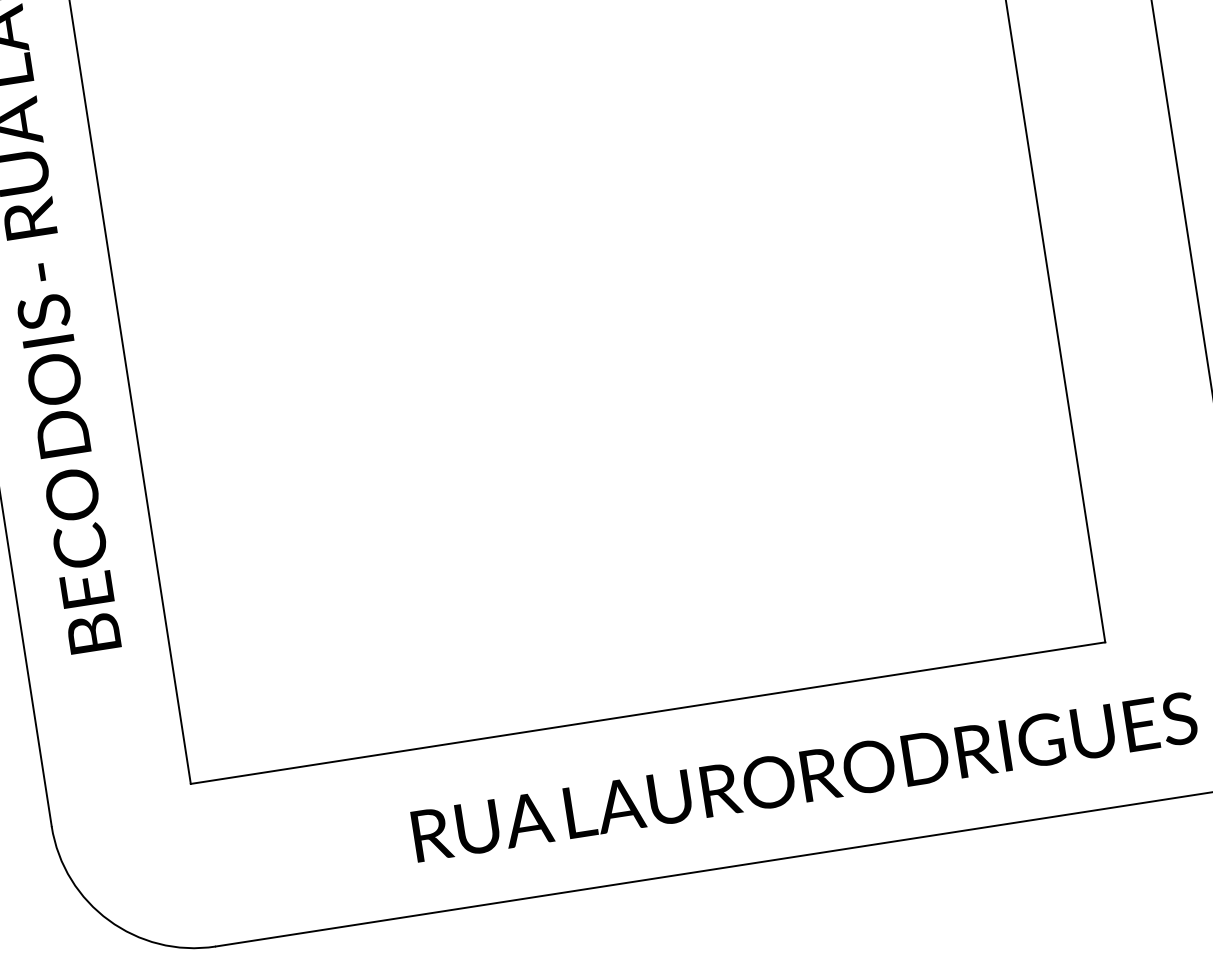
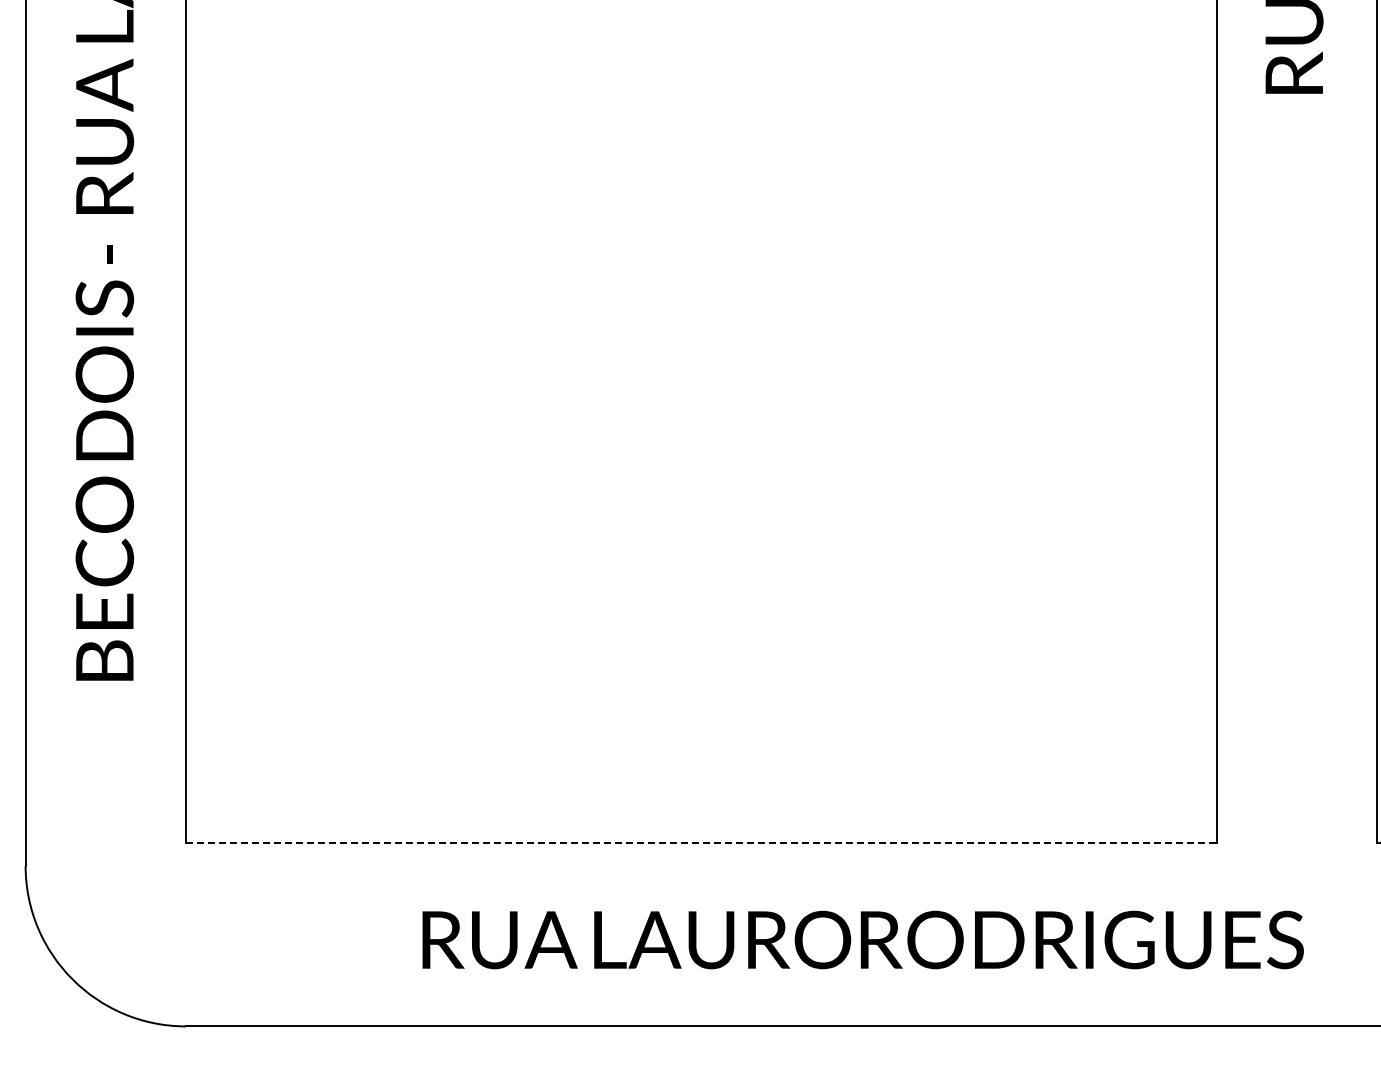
line: (648, 713) -> (701, 843), solid -> dashed

